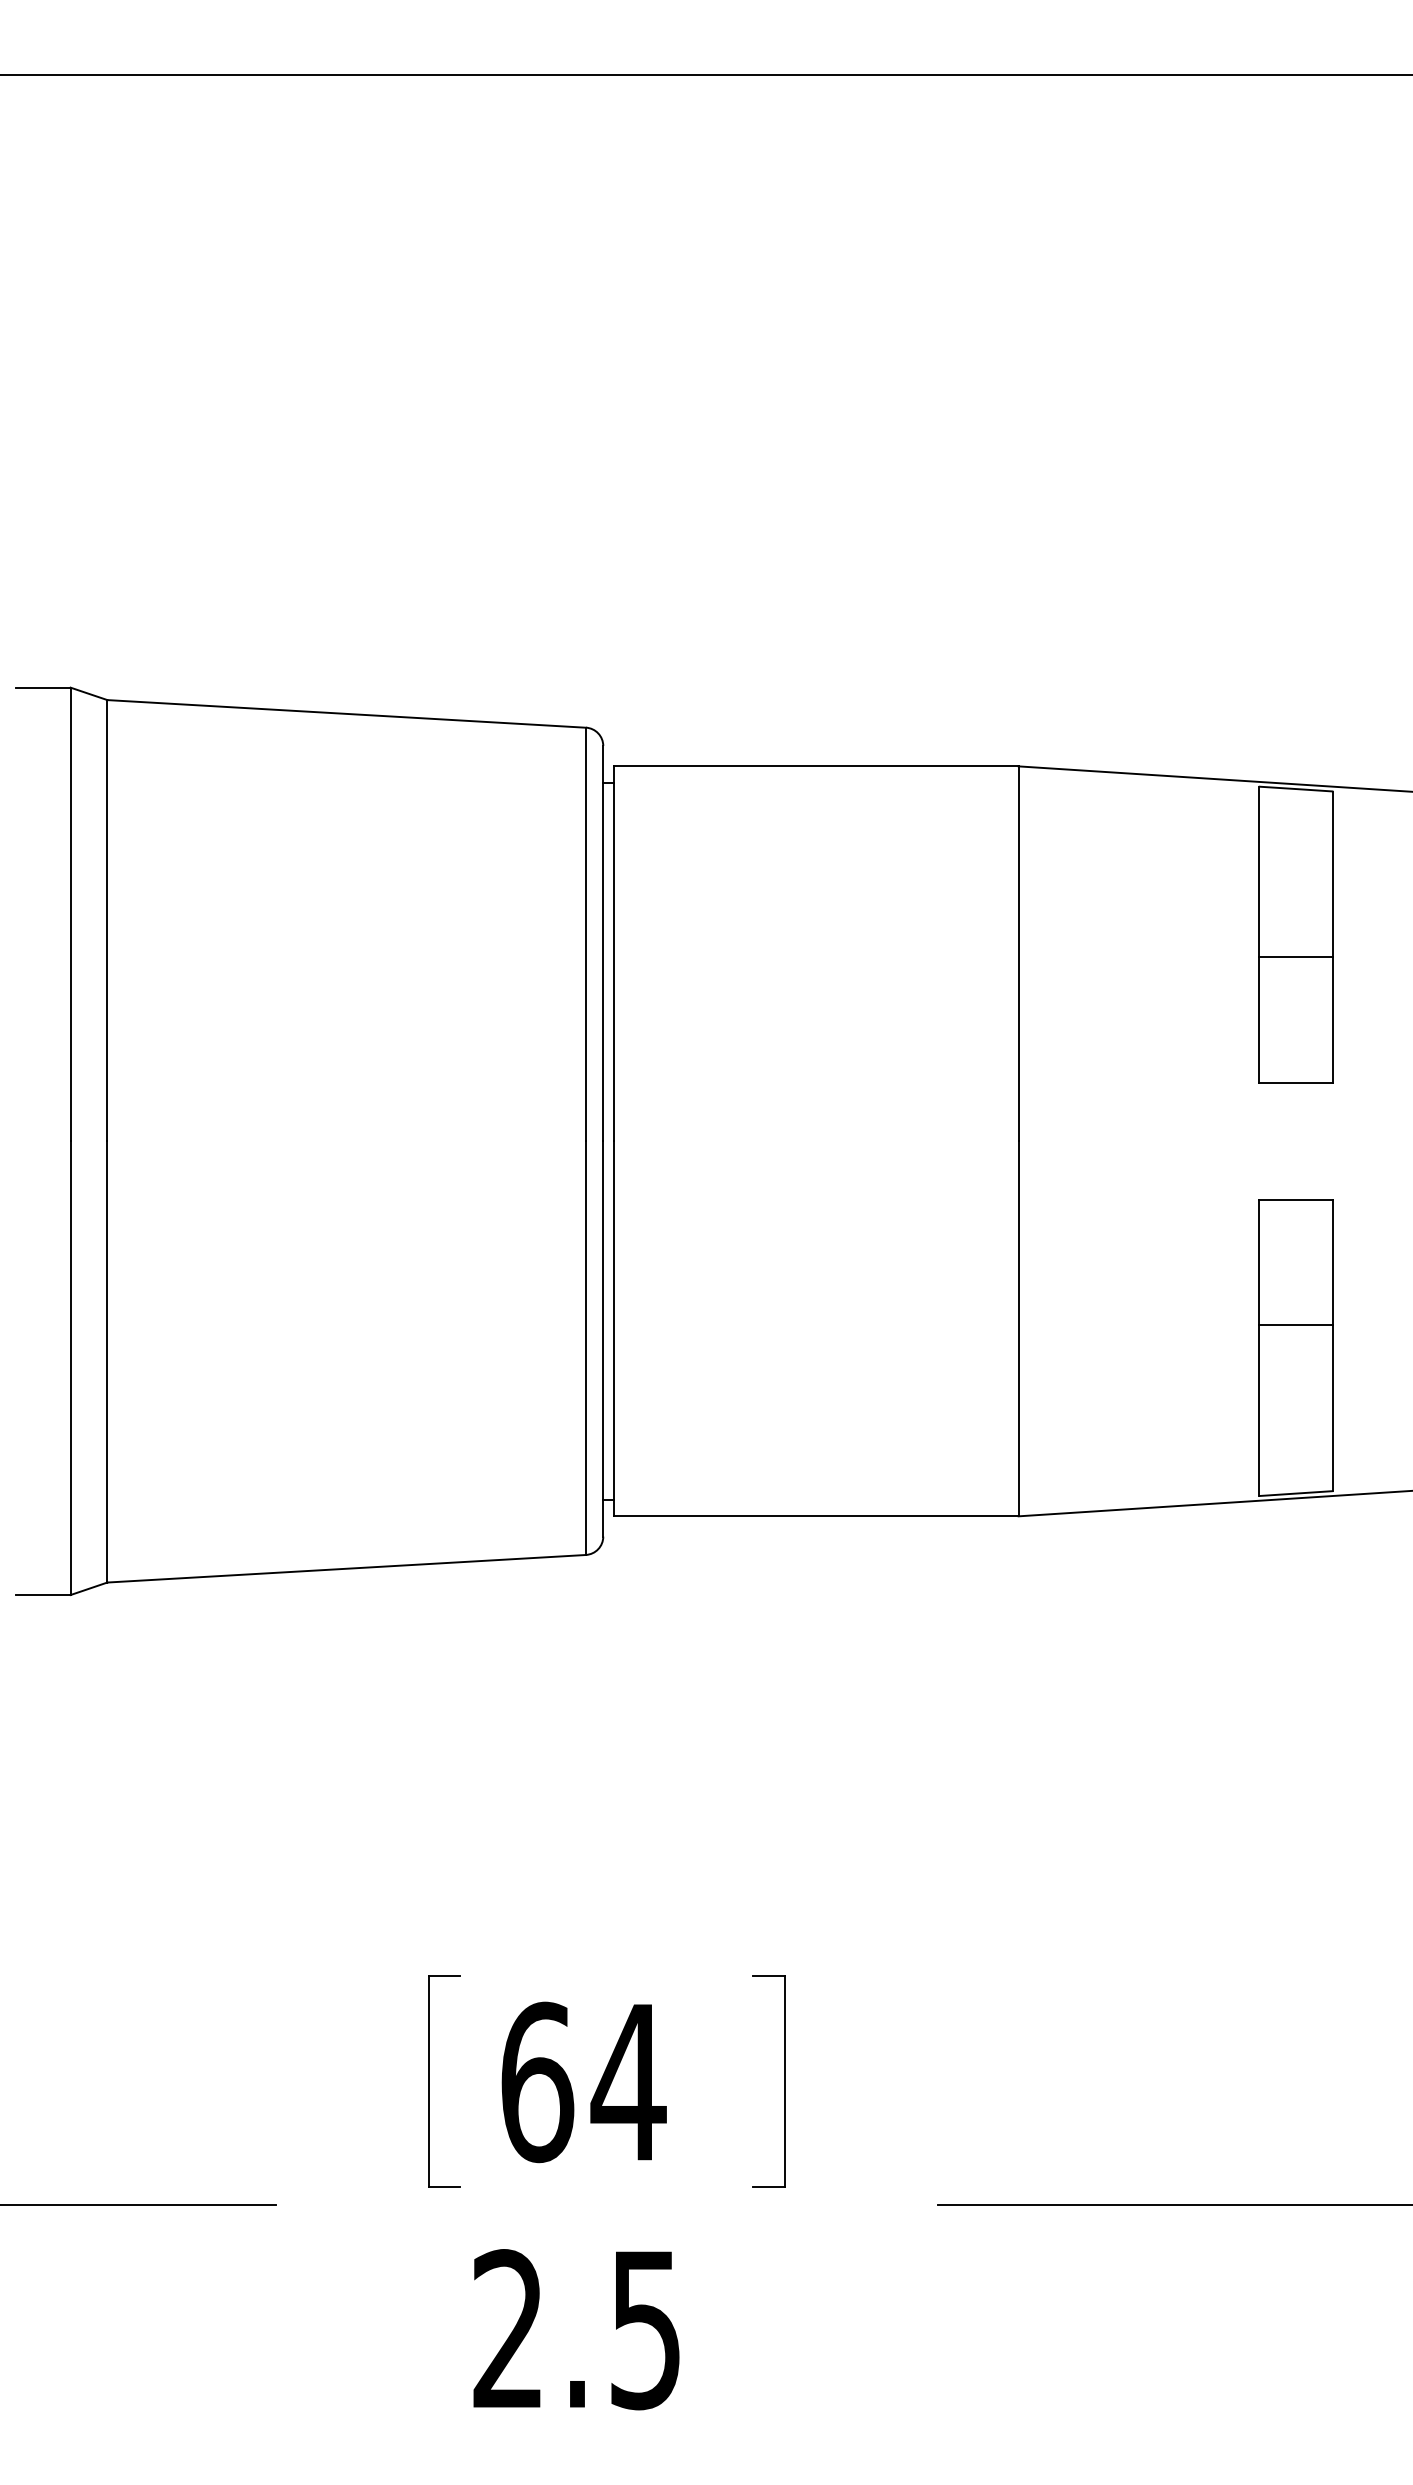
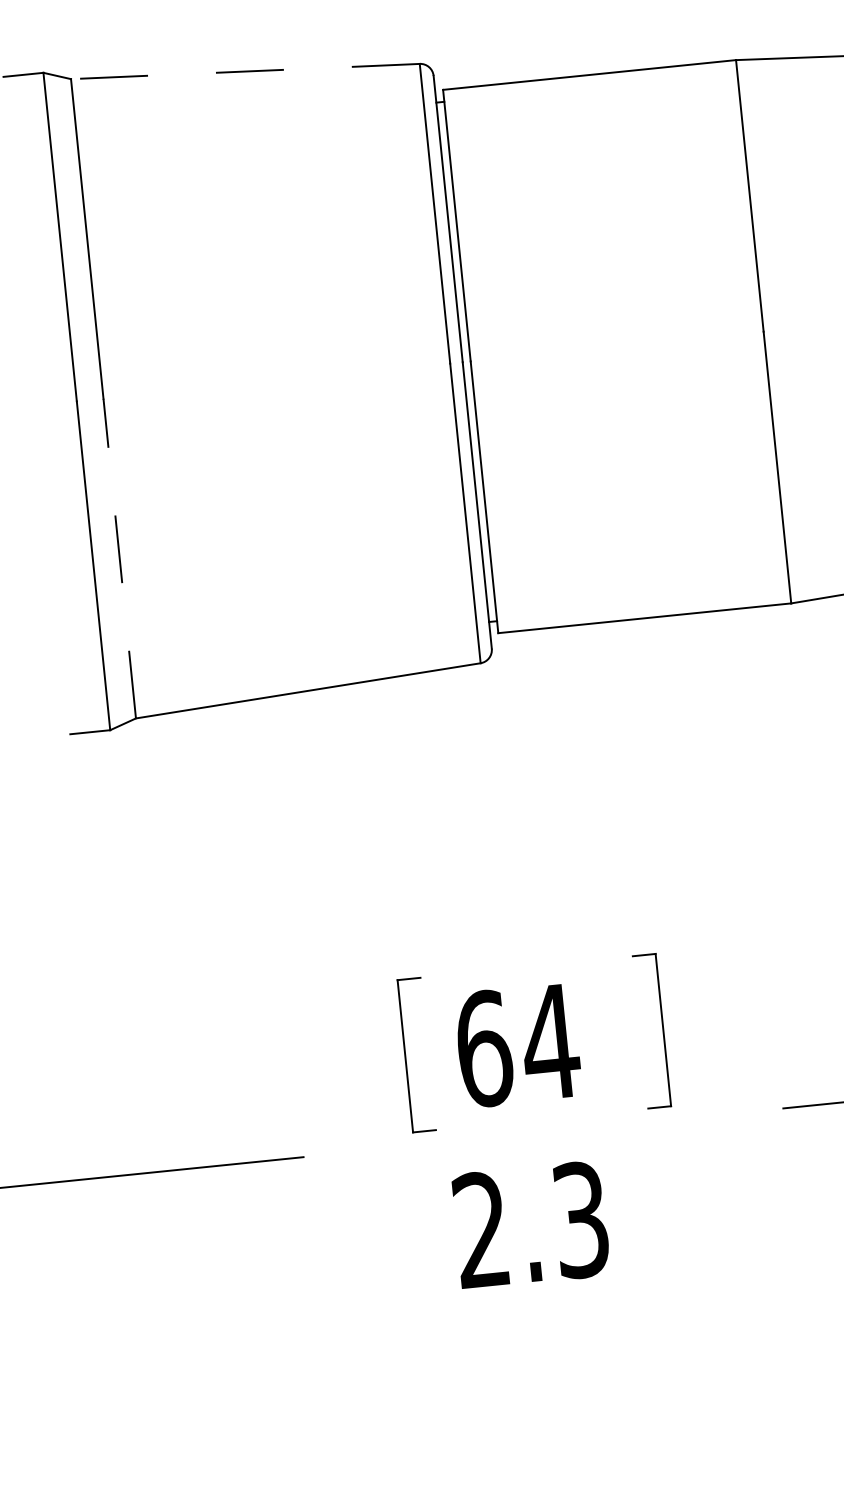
line: (346, 713) -> (245, 71), solid -> dashed
line: (107, 1361) -> (119, 558), solid -> dashed
text: (645, 2329) -> (580, 1219), 2.5 -> 2.3

